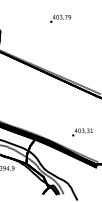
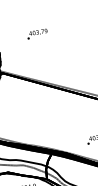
text: (60, 18) -> (37, 33), moved

